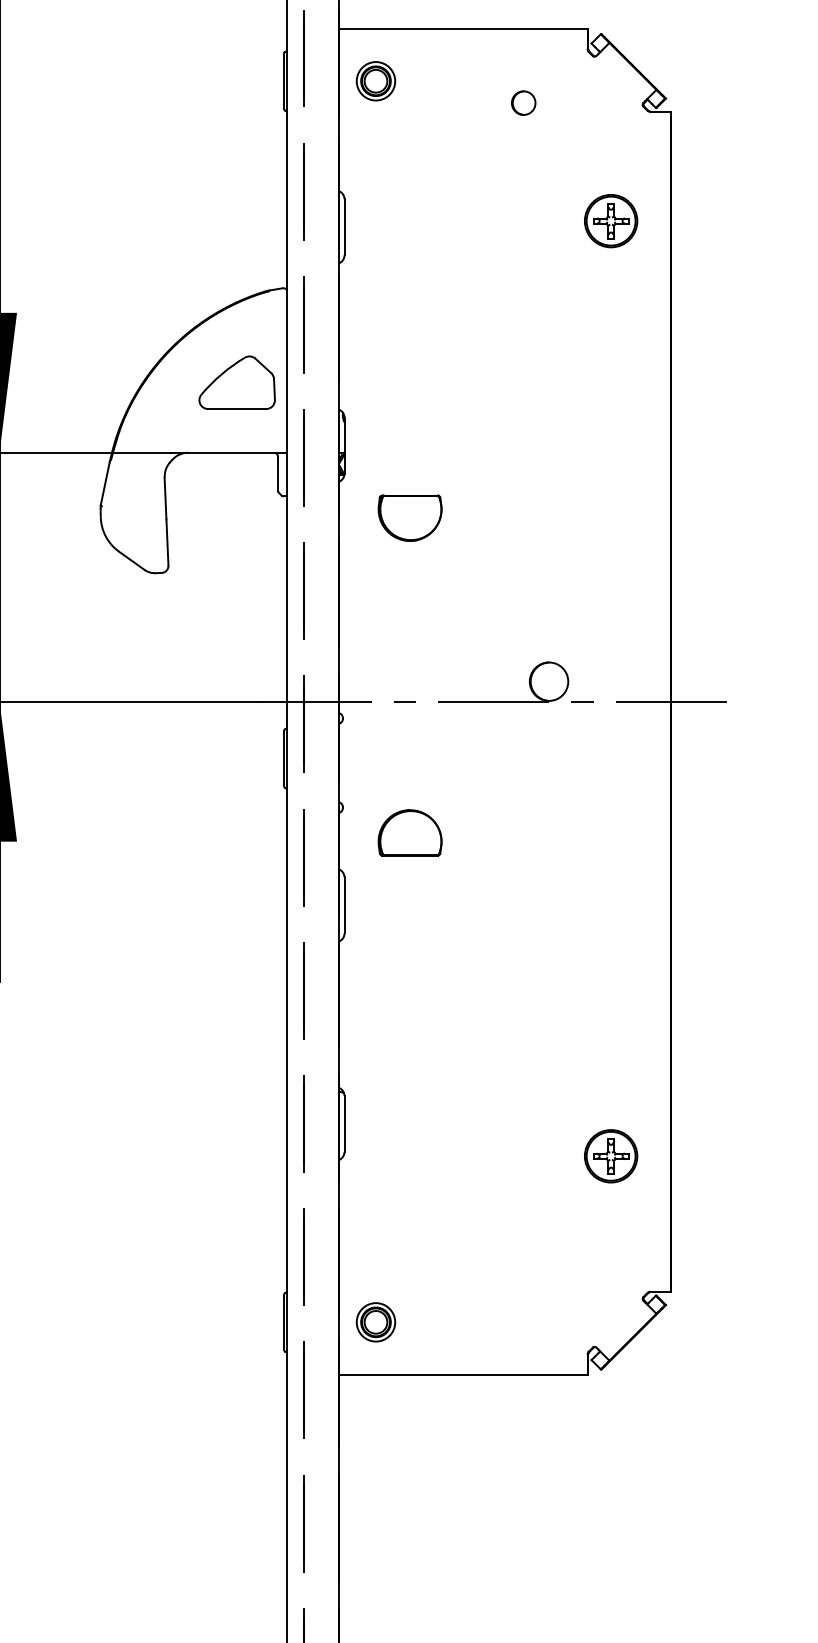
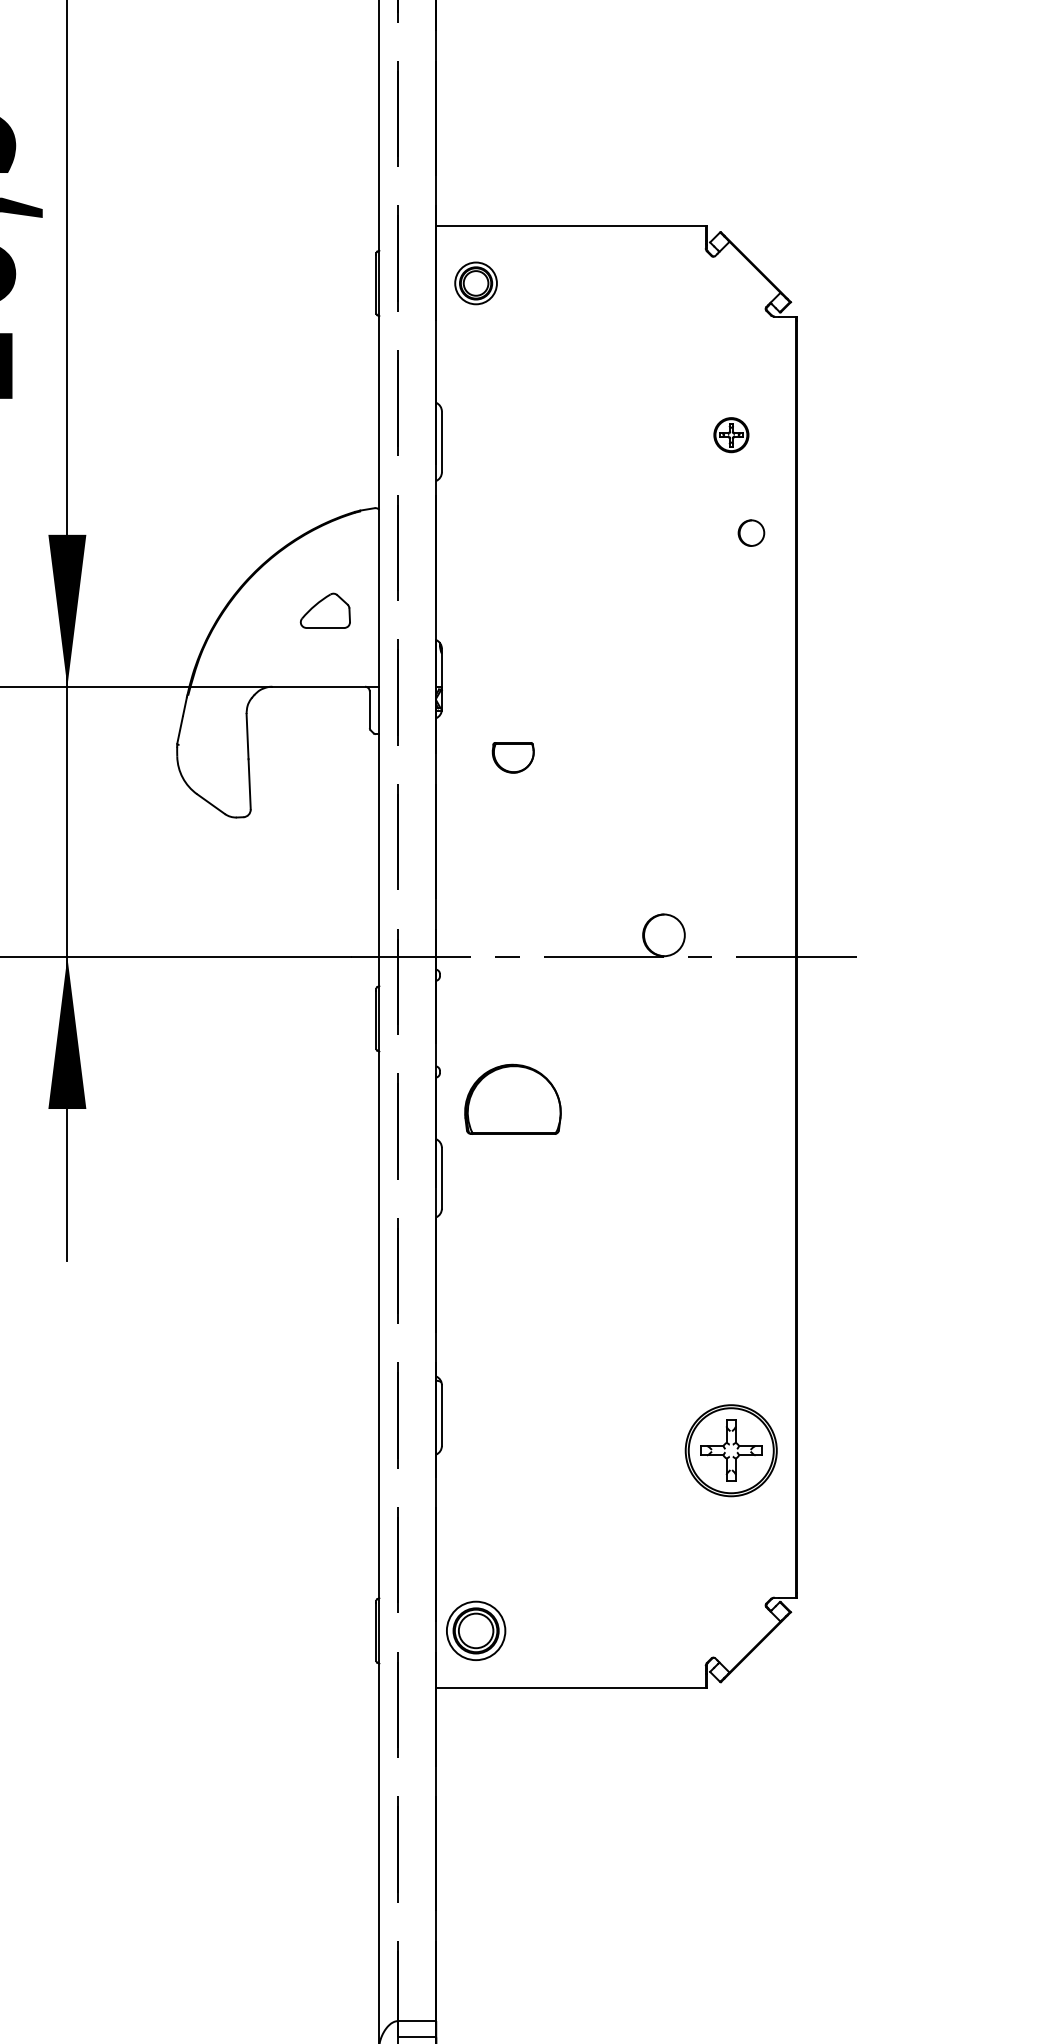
part: (523, 102) -> (751, 532), moved
part: (611, 220) -> (731, 434), size x0.6
part: (237, 382) -> (325, 610), size x0.6
part: (410, 517) -> (513, 757), size x0.6
part: (410, 832) -> (513, 1099), size x1.4
part: (611, 1156) -> (731, 1450), size x1.6
part: (375, 1321) -> (475, 1630), size x1.4

